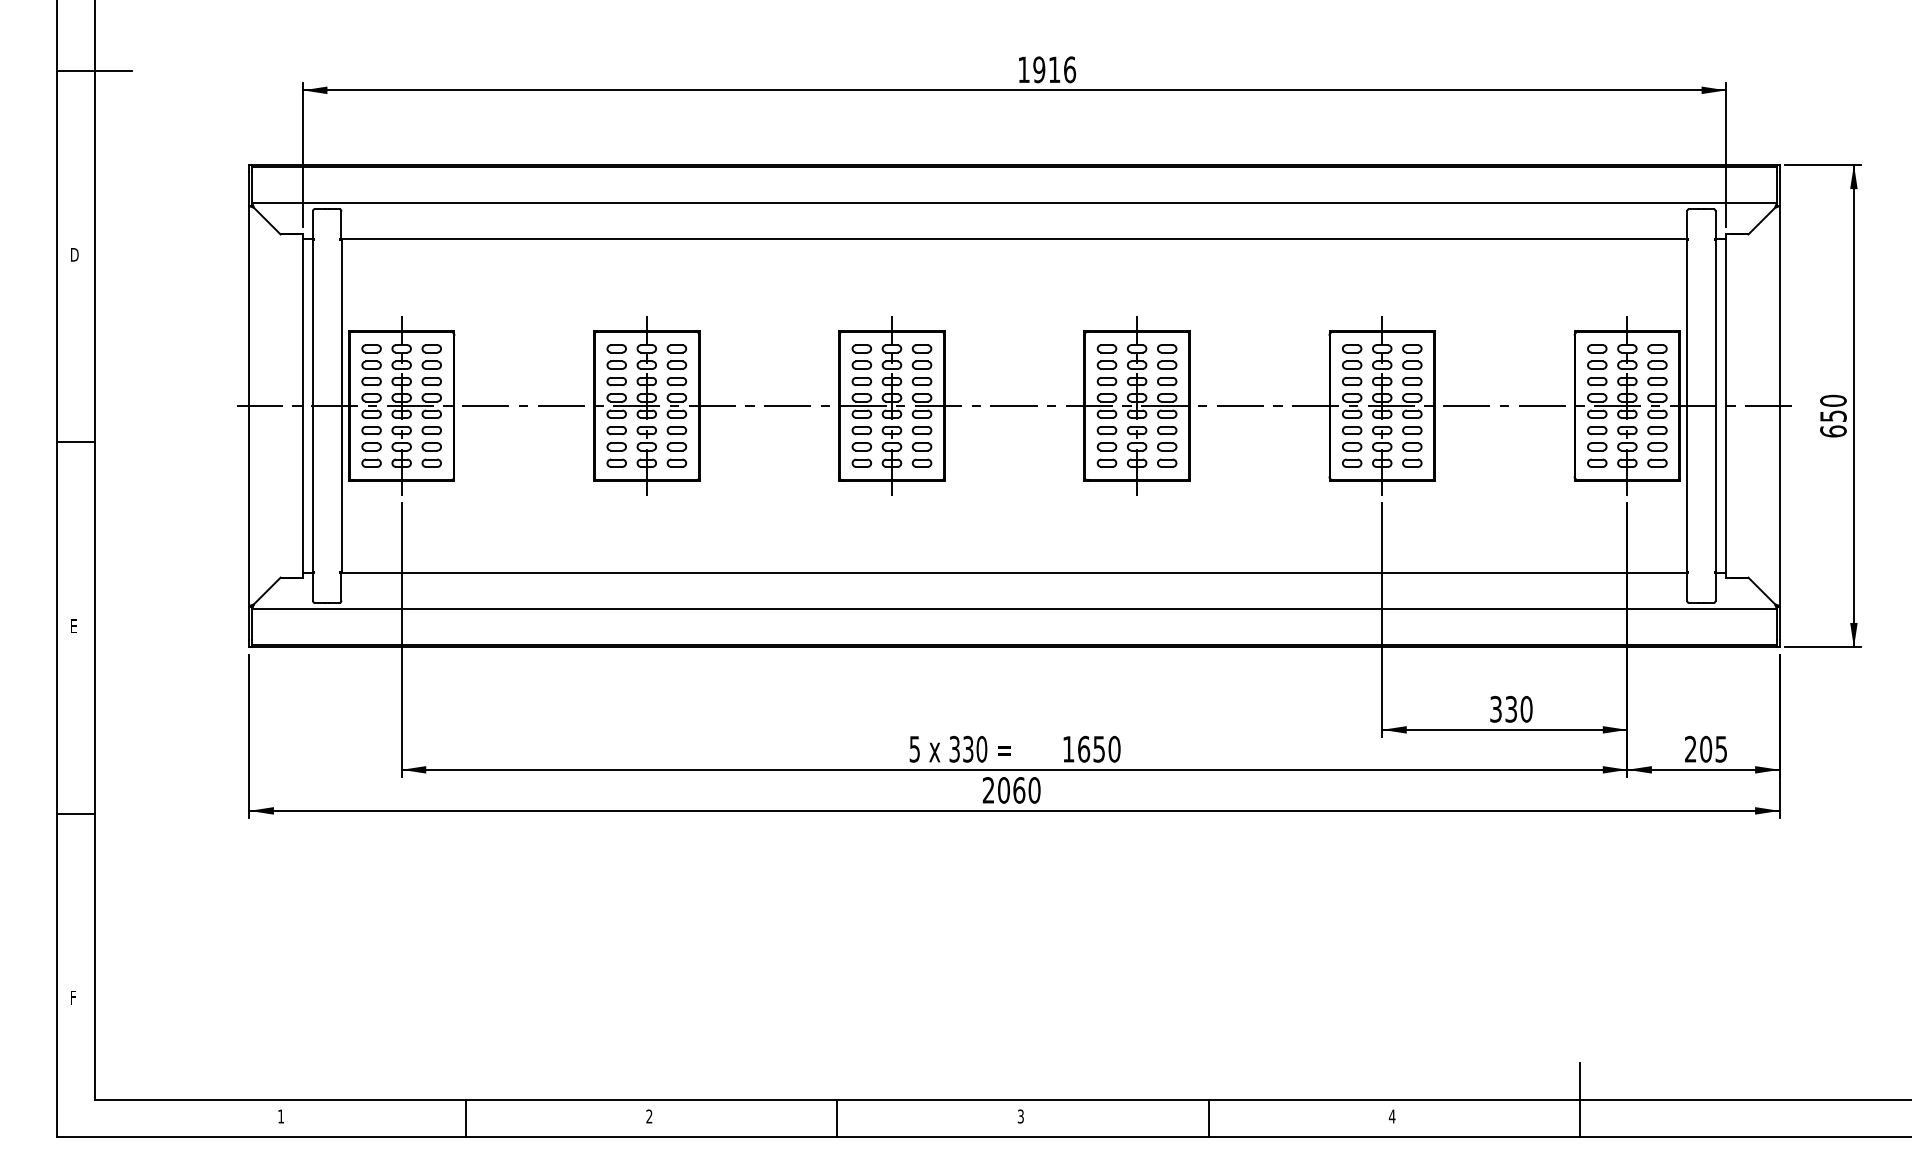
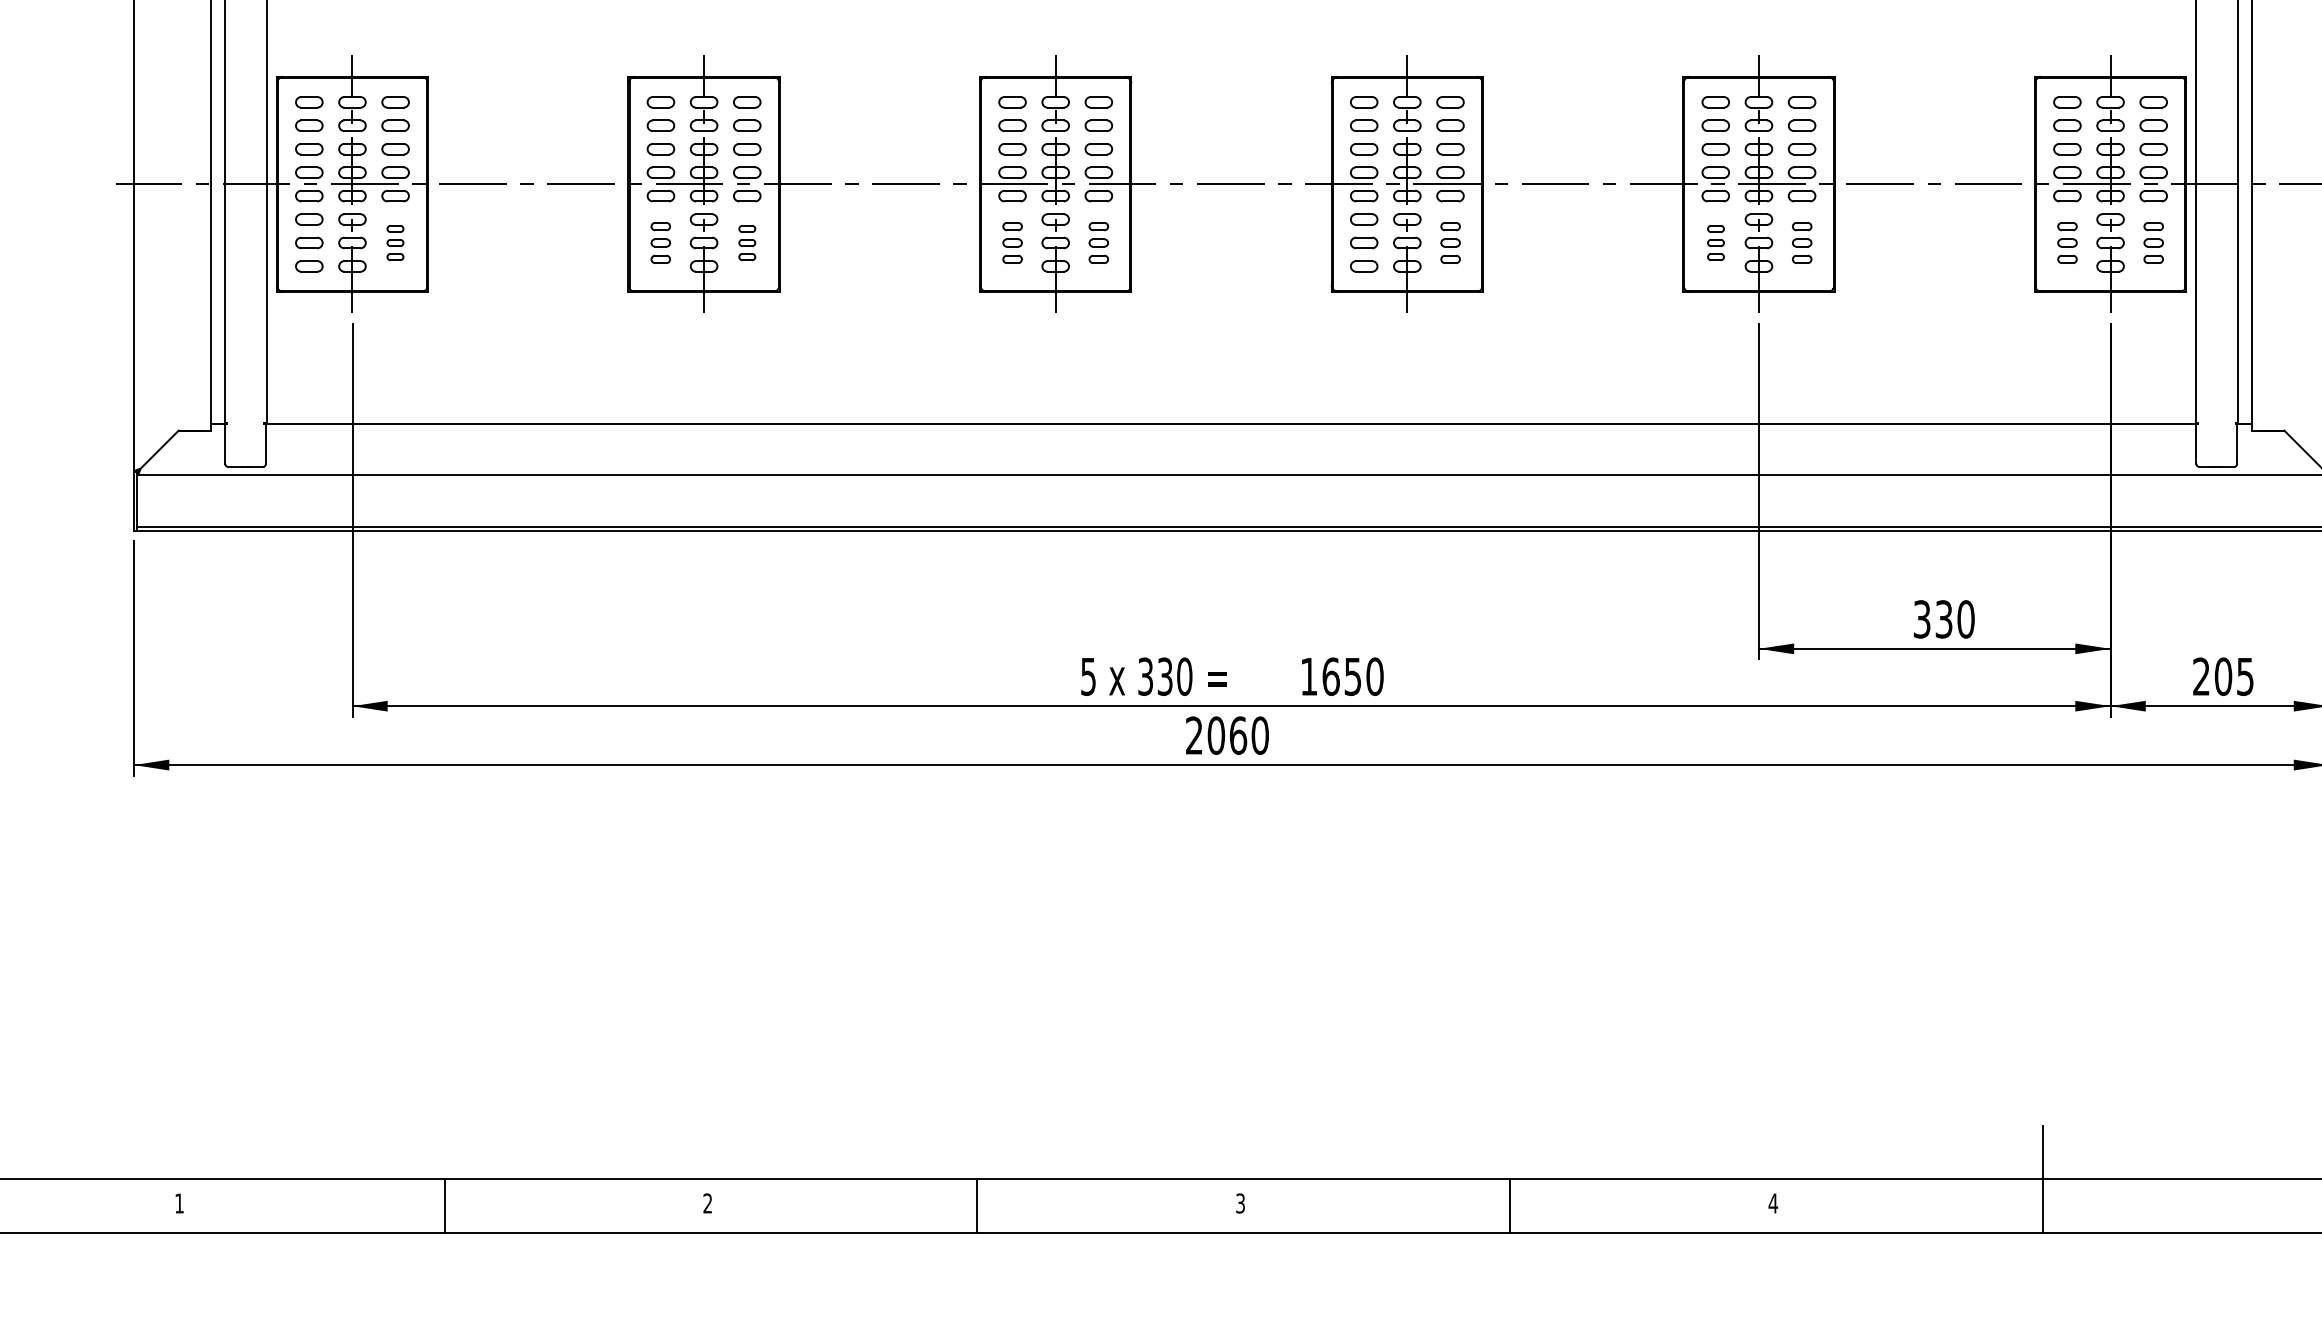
part: (431, 446) -> (395, 242), size x0.6
part: (616, 446) -> (660, 242), size x0.7
part: (676, 446) -> (746, 242), size x0.6
part: (861, 446) -> (1012, 242), size x0.7
part: (921, 446) -> (1098, 242), size x0.7
part: (1167, 446) -> (1450, 242), size x0.7
part: (1352, 446) -> (1716, 242), size x0.6
part: (1412, 446) -> (1802, 242), size x0.7
part: (1597, 446) -> (2067, 242), size x0.7
part: (1657, 446) -> (2153, 242), size x0.7

